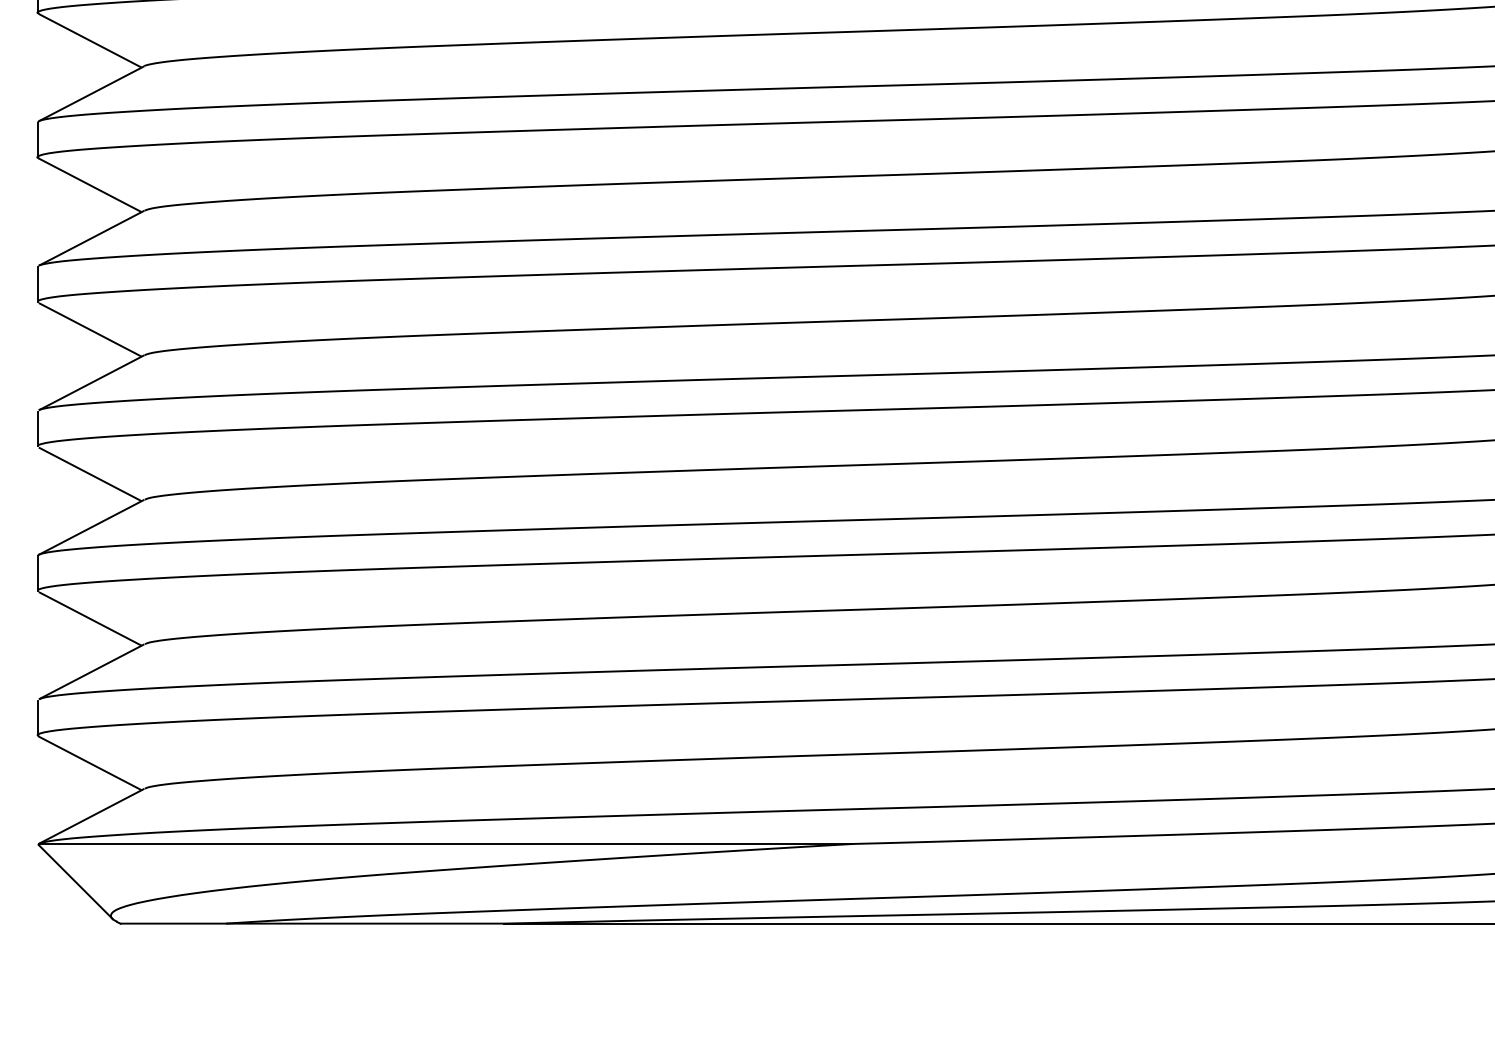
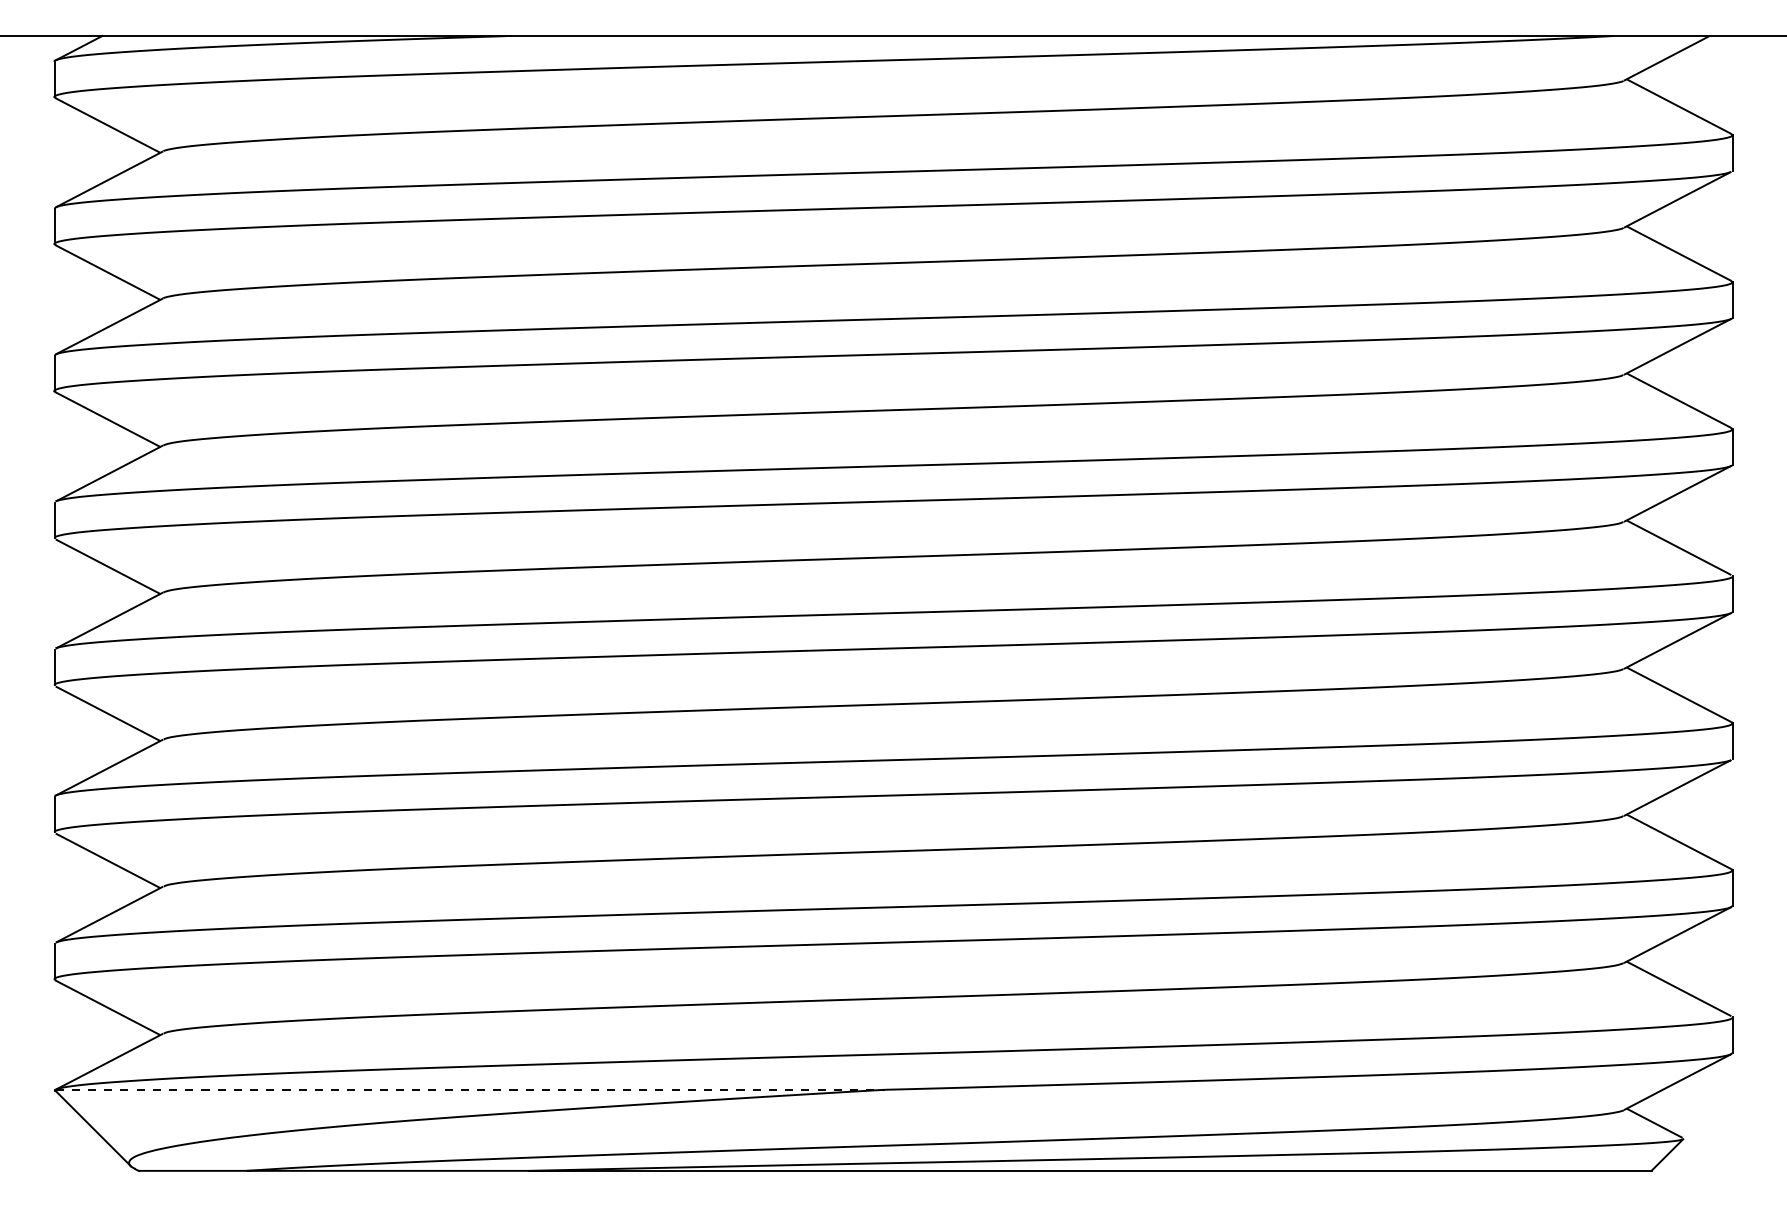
line: (446, 843) -> (470, 1089), solid -> dashed

